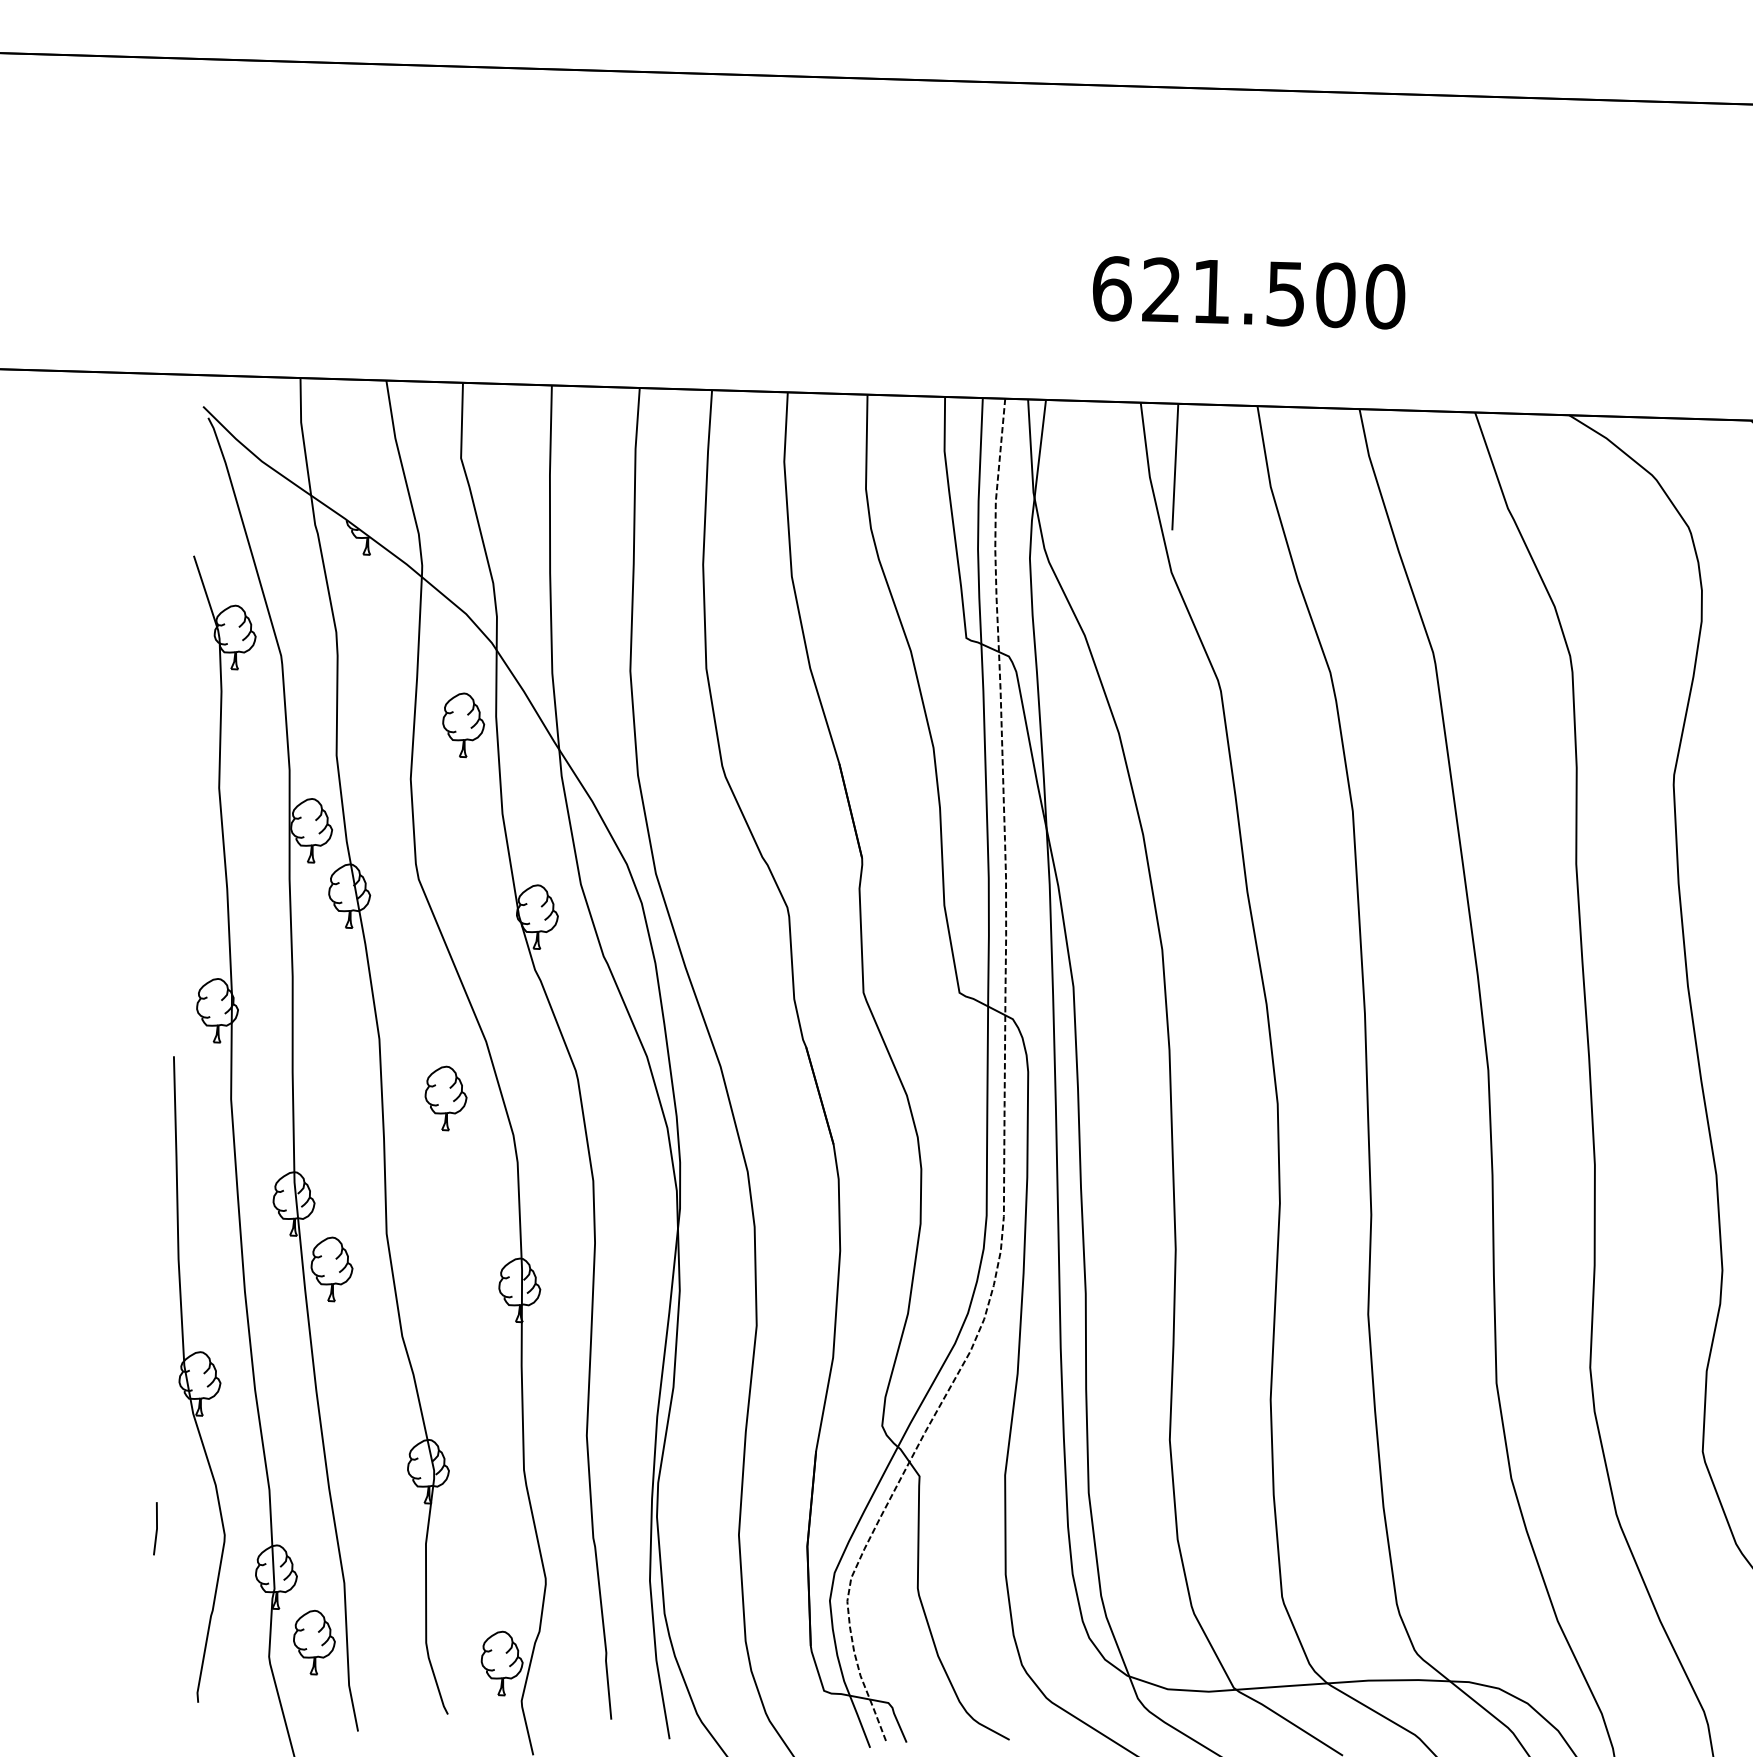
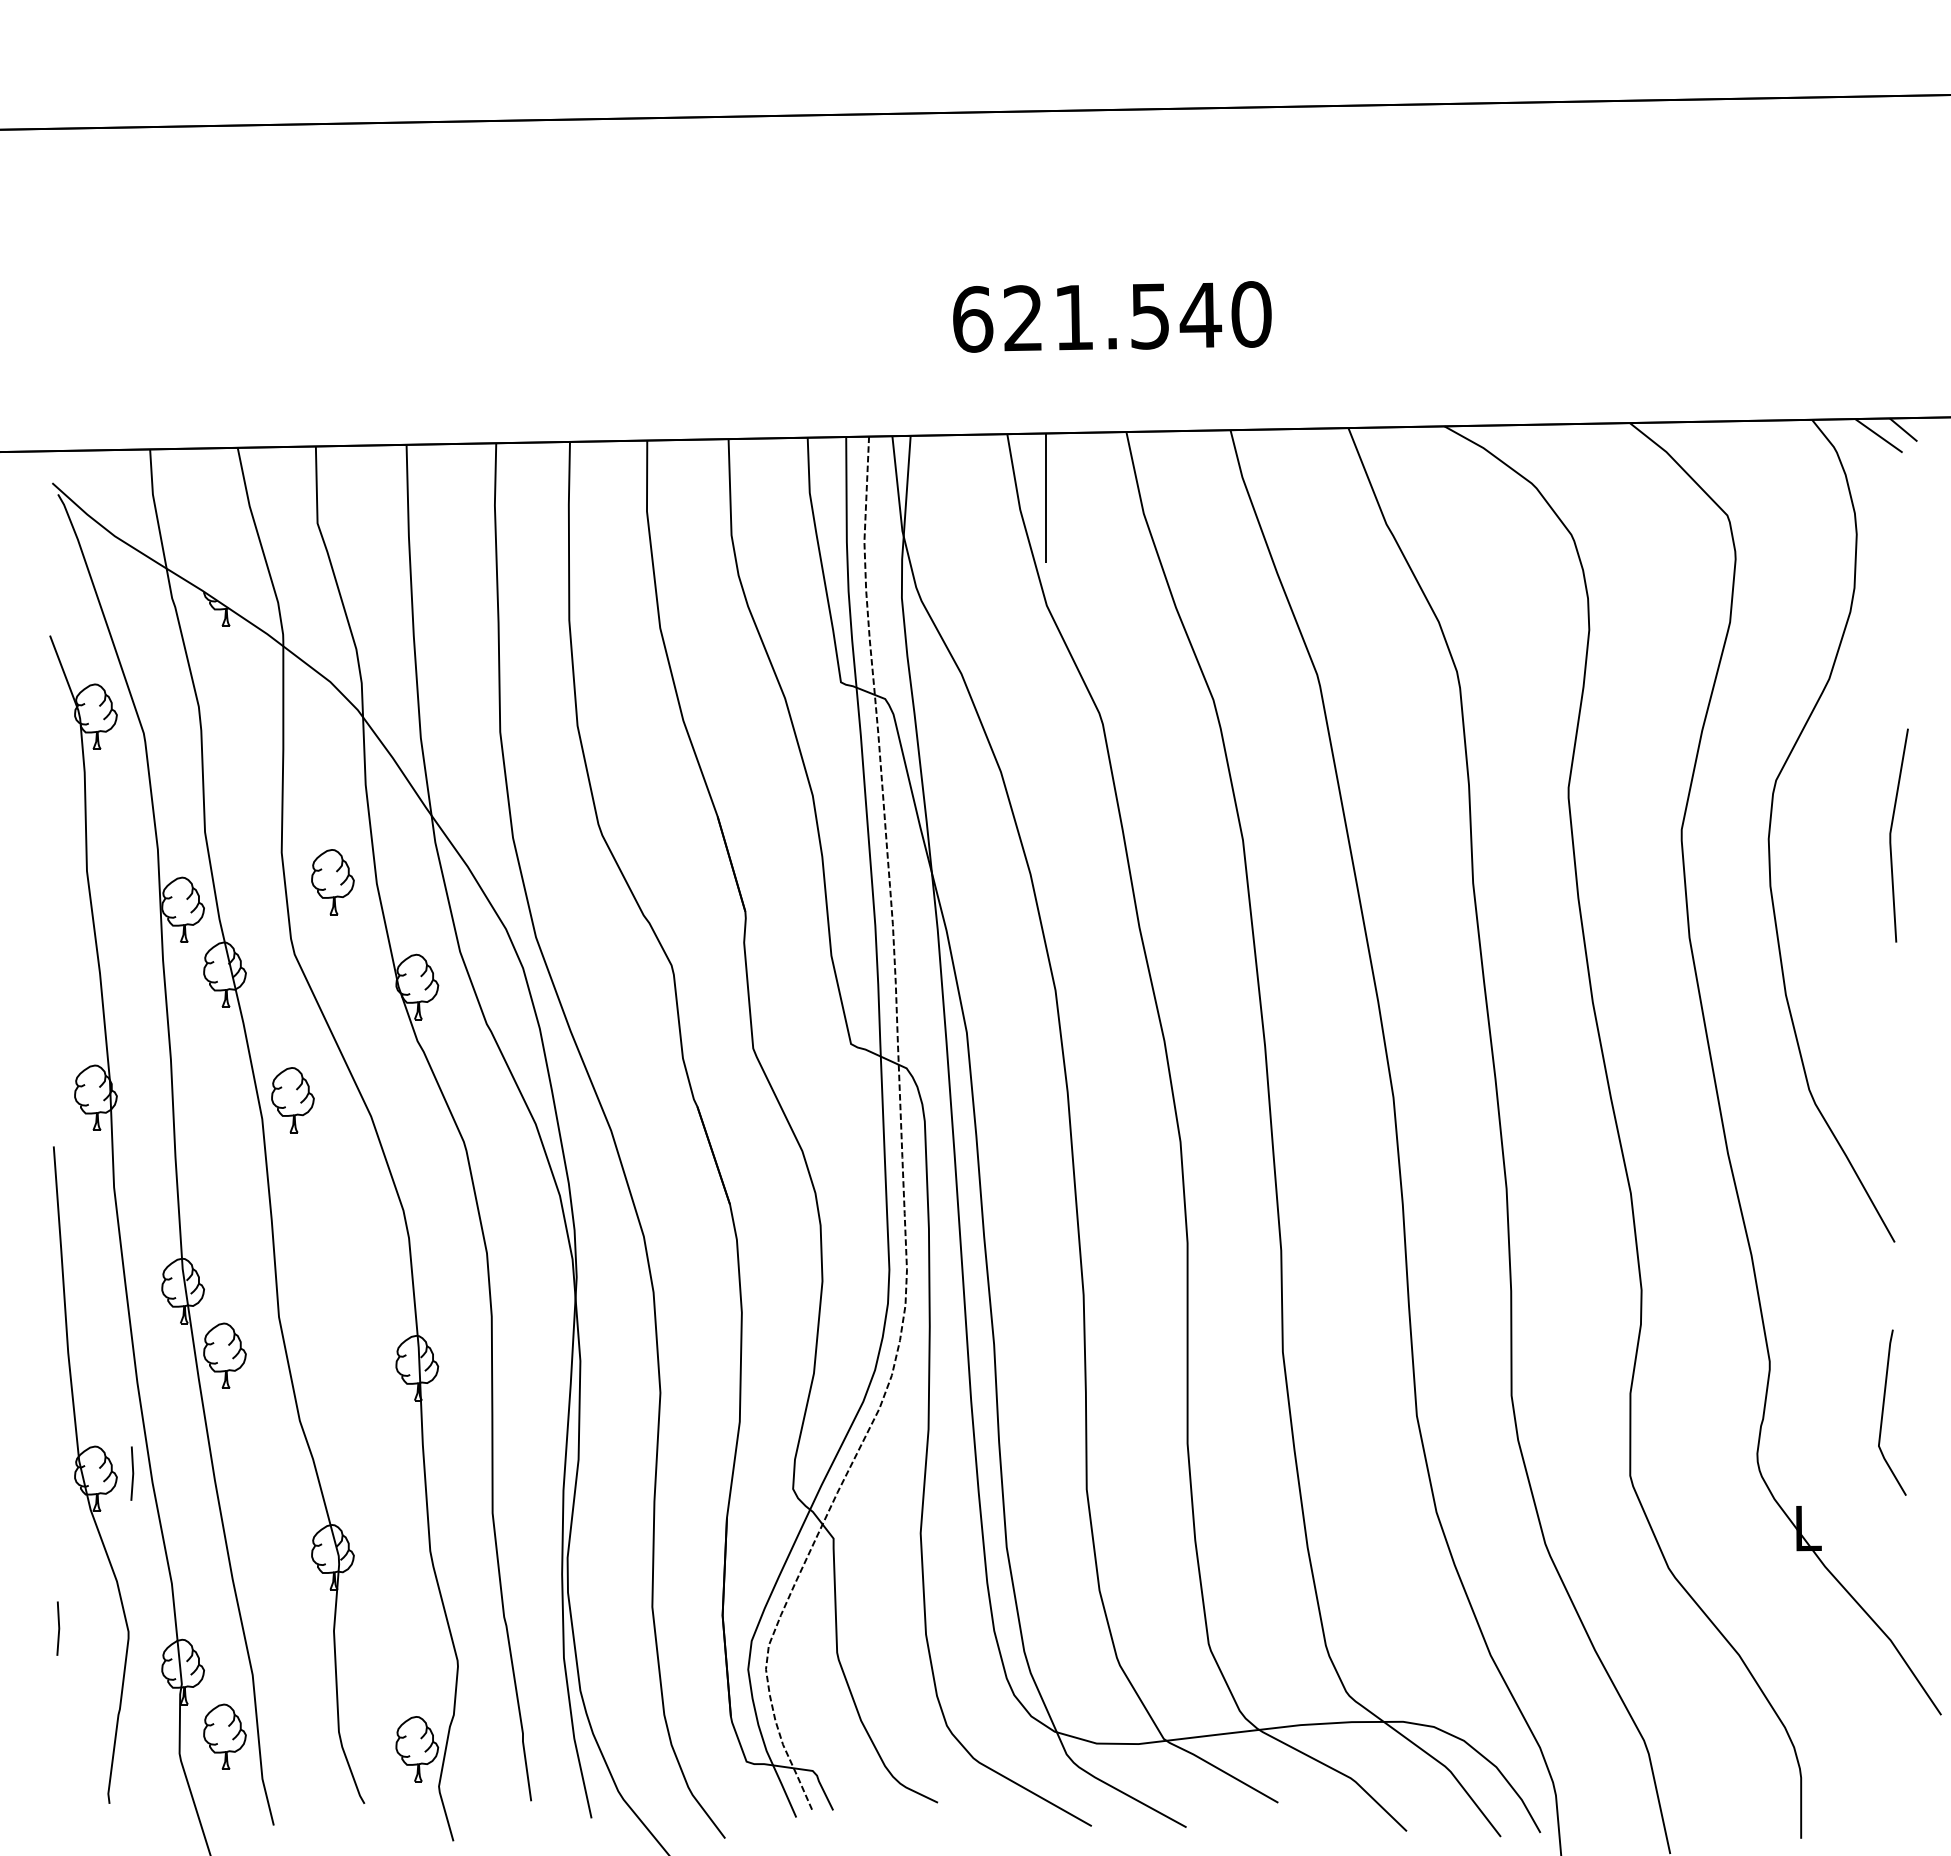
text: (1335, 295) -> (1200, 315), 621.500 -> 621.540
part: (463, 725) -> (332, 882), moved
part: (445, 1098) -> (292, 1100), moved
line: (235, 1380) -> (132, 1473), added

